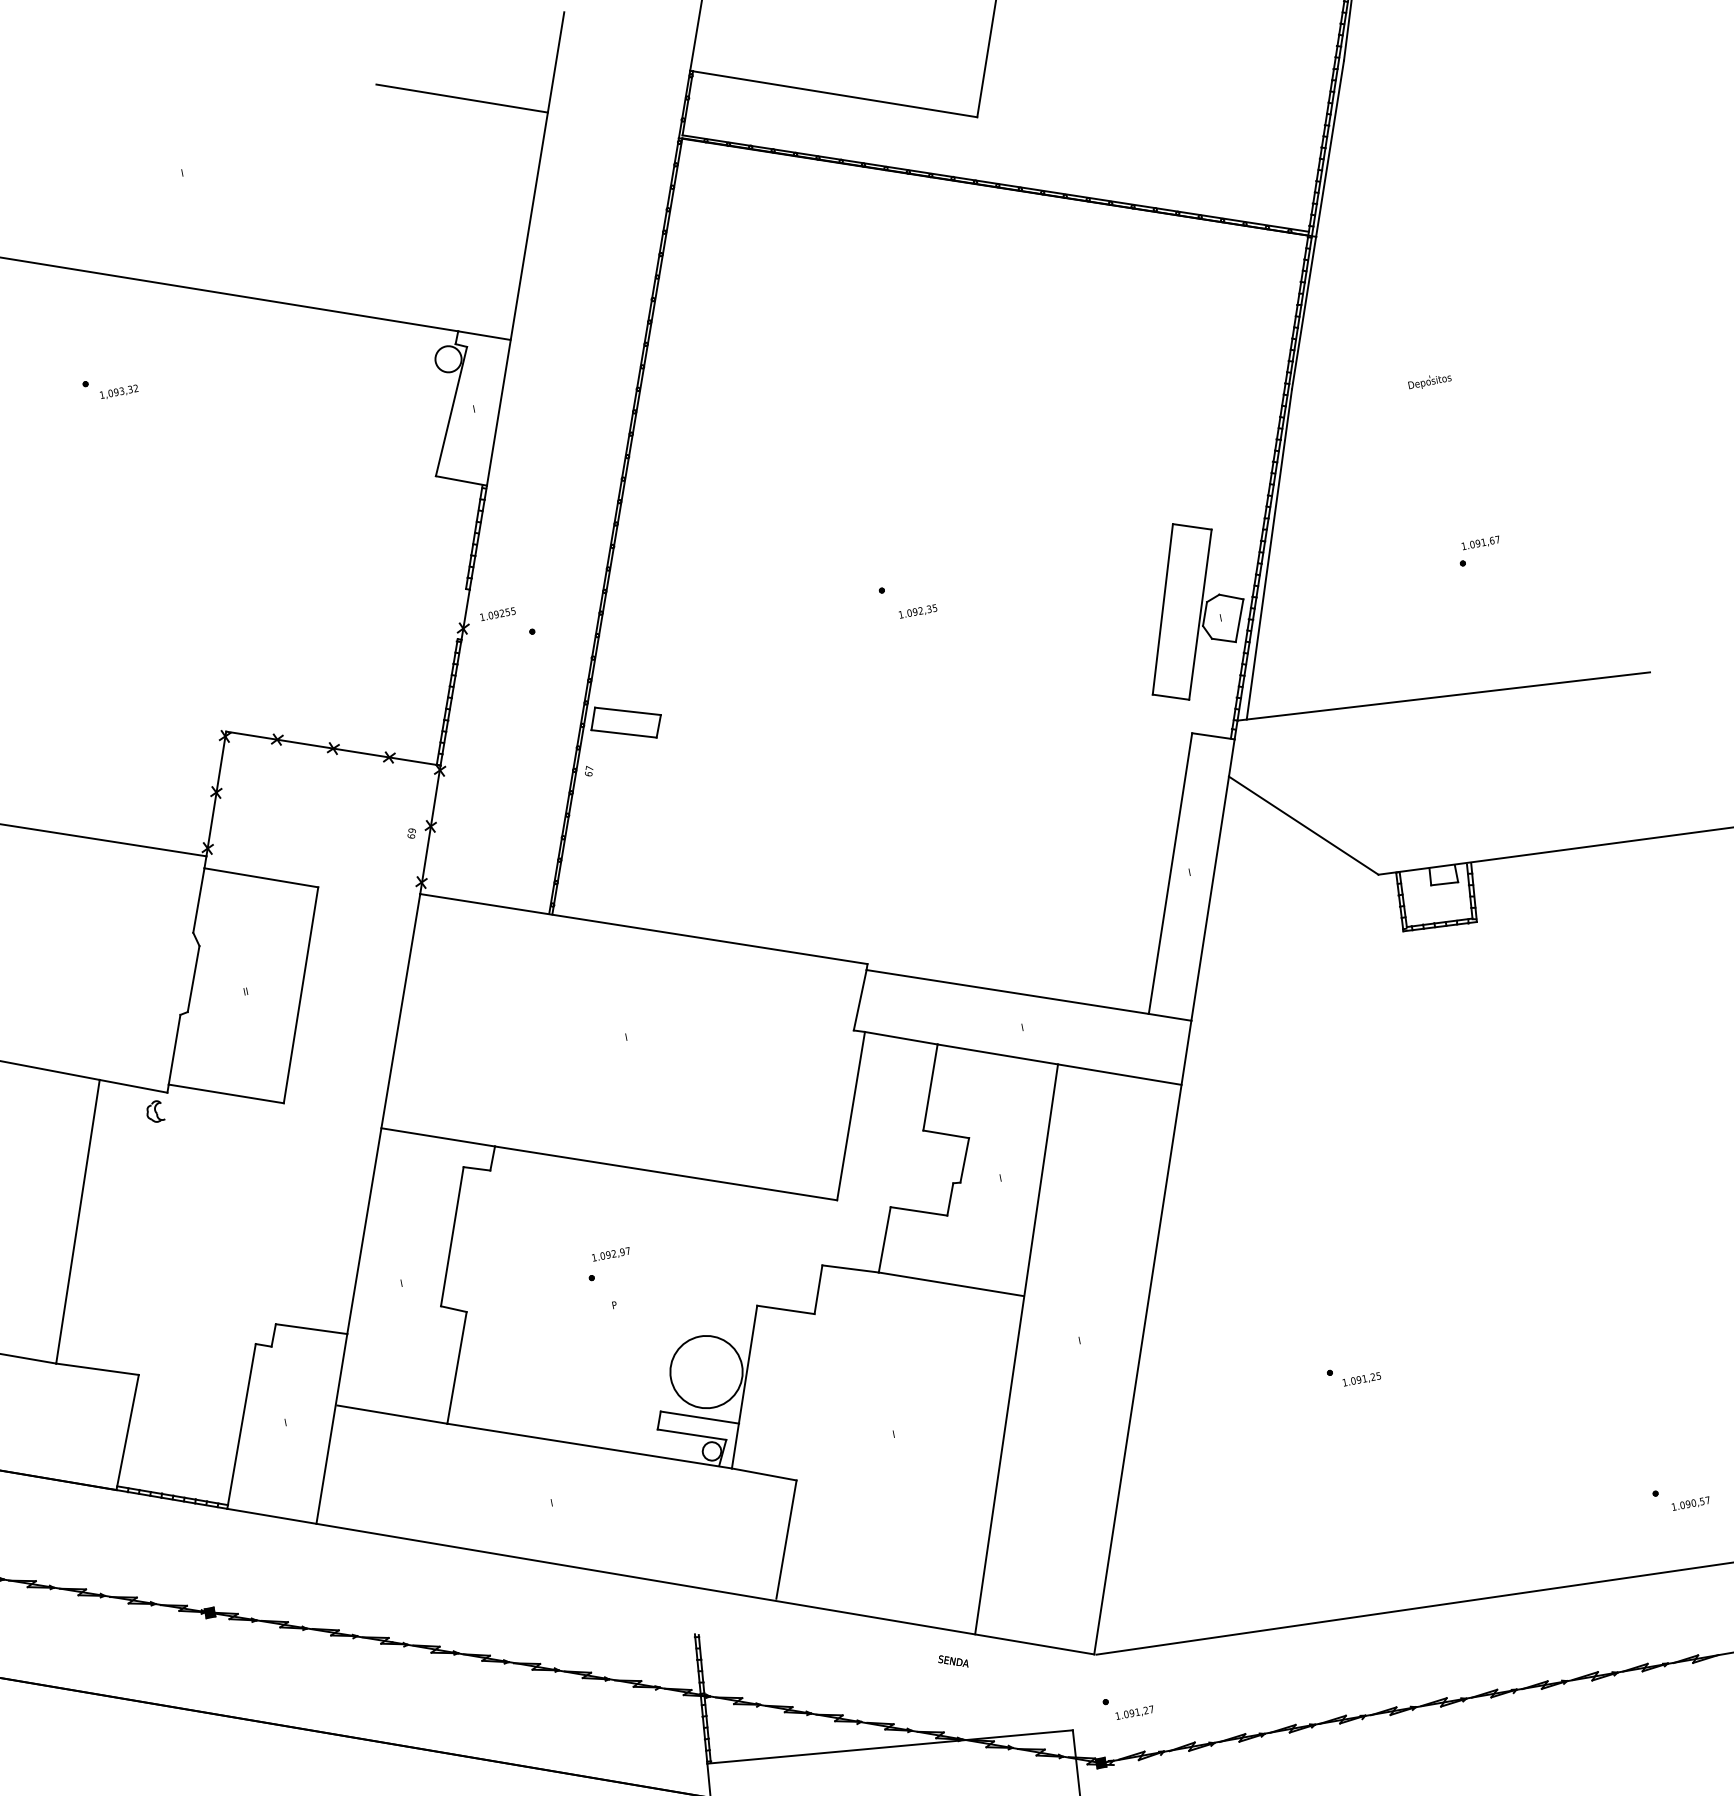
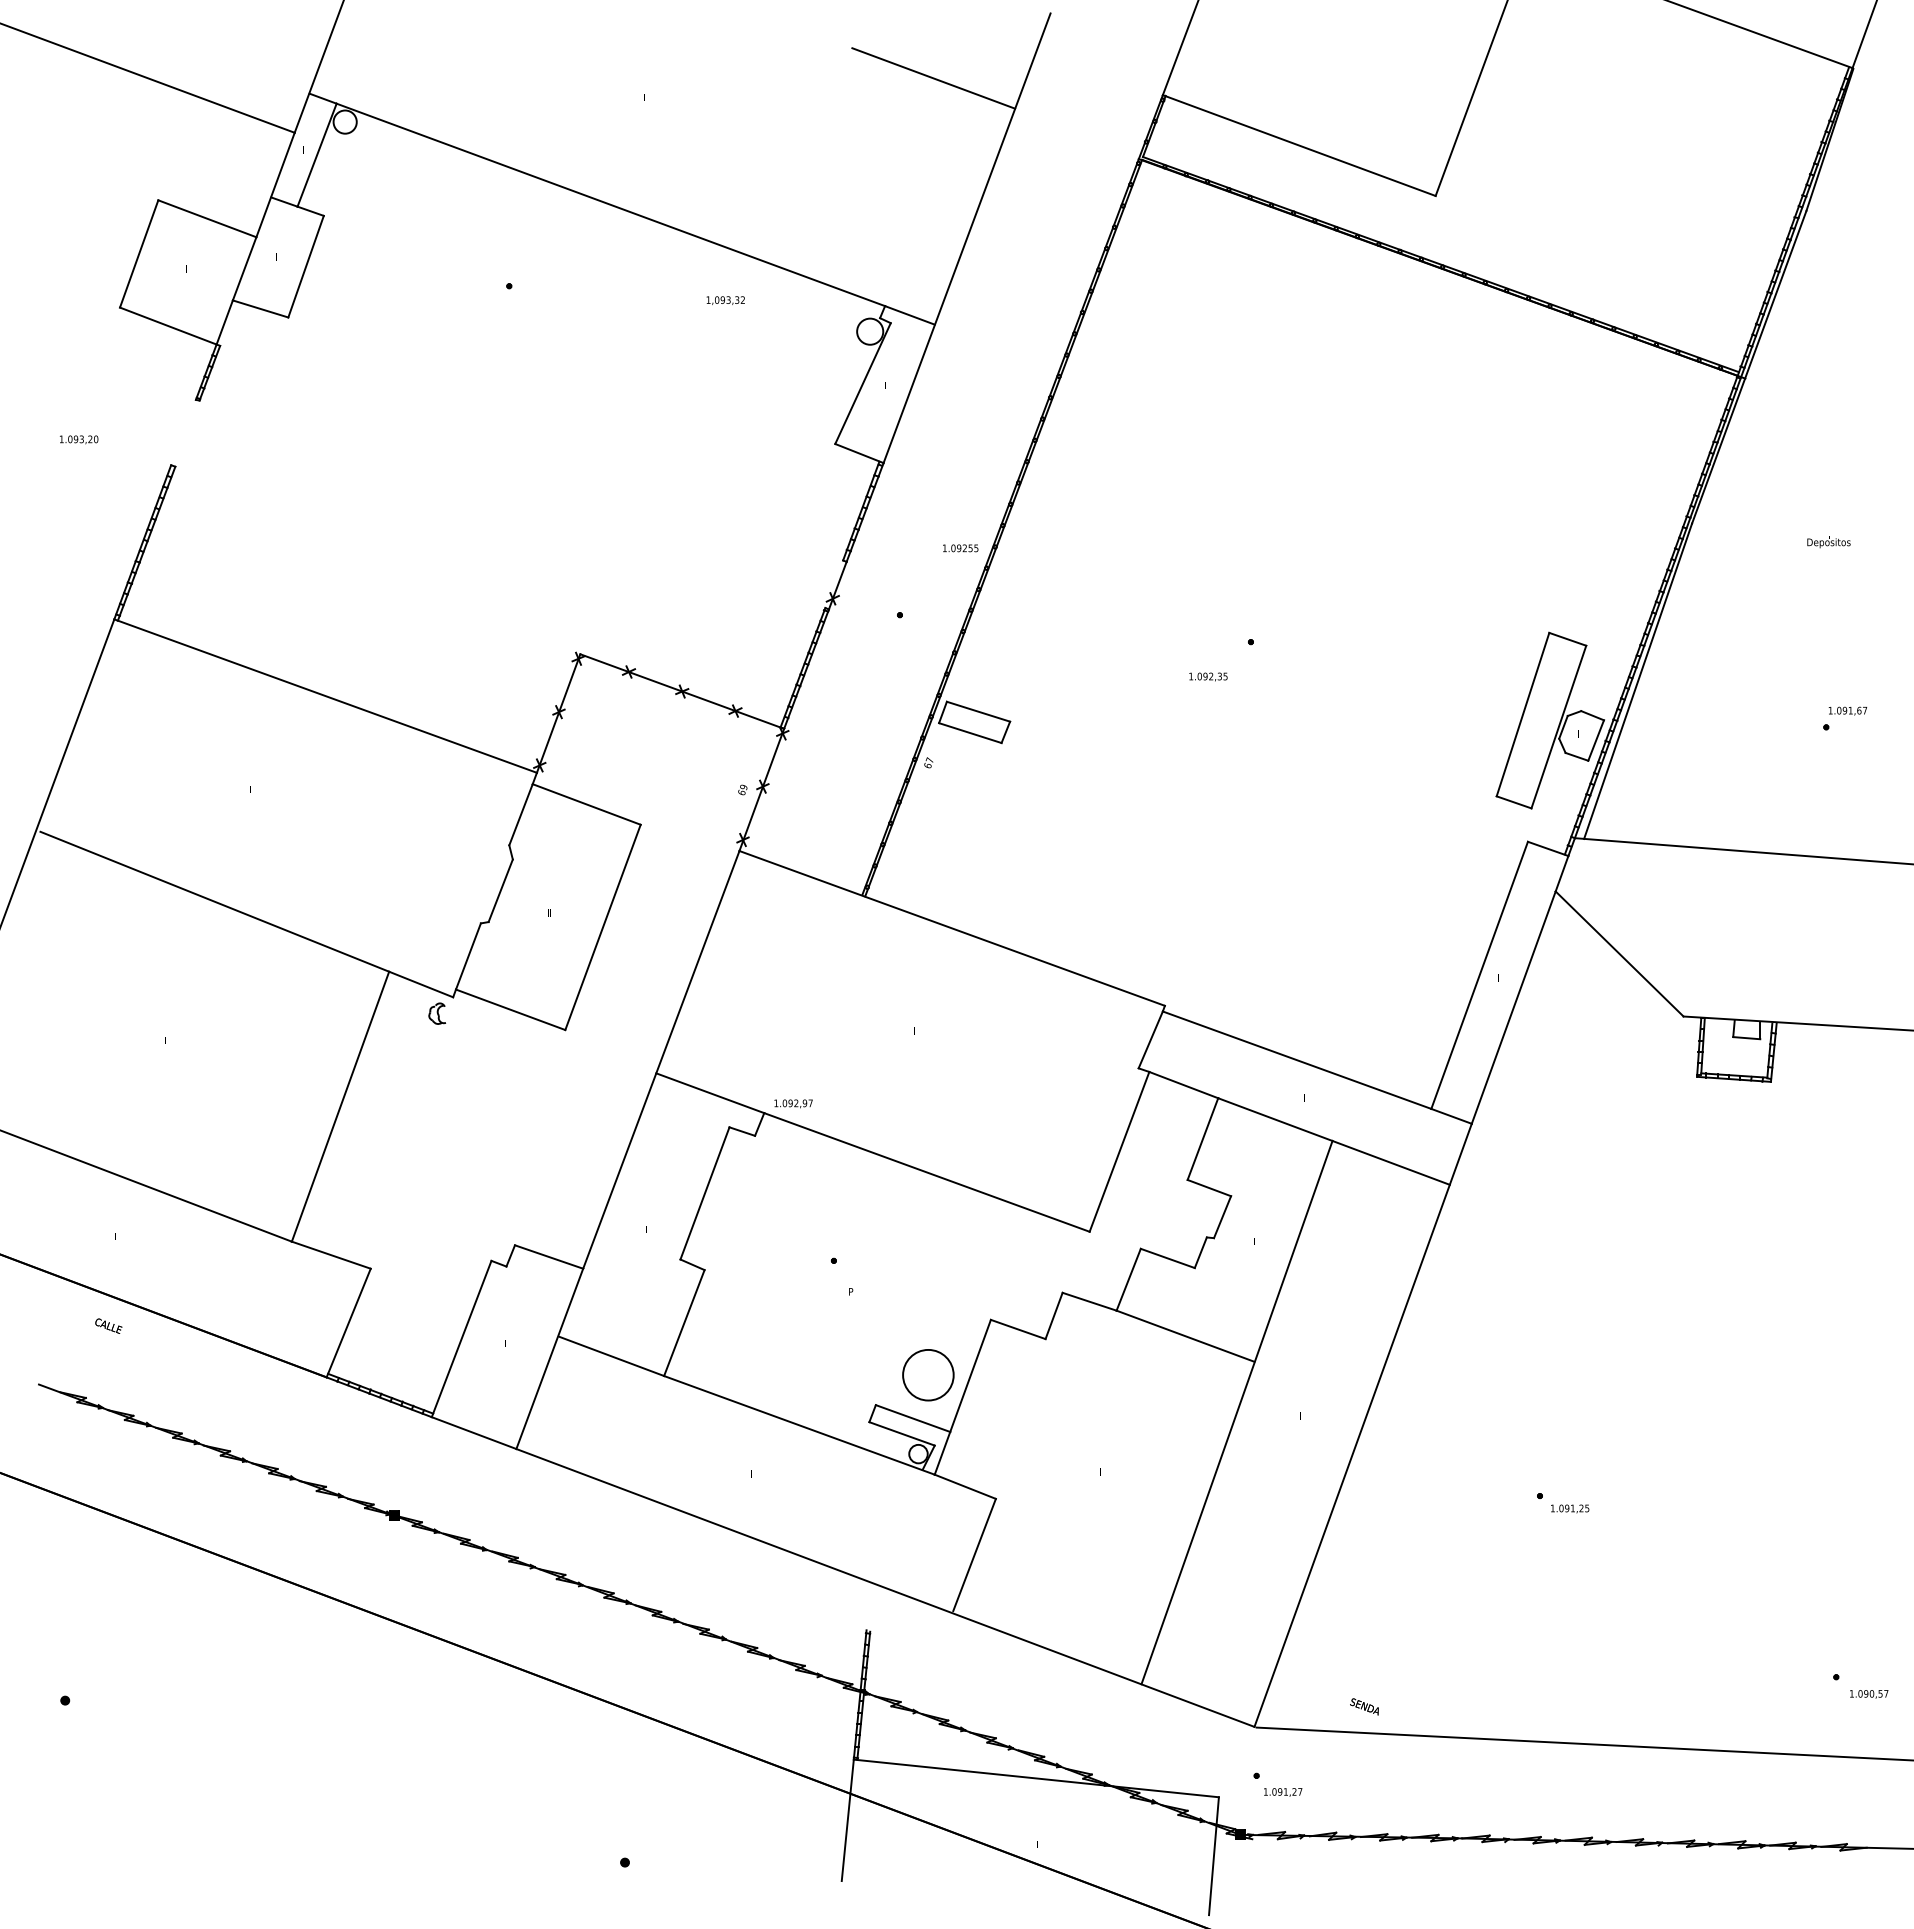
text: (119, 392) -> (725, 300), moved
text: (918, 611) -> (1208, 676), moved
text: (497, 614) -> (960, 548), moved
text: (611, 1254) -> (793, 1103), moved
circle: (706, 1372) -> (928, 1375), size x0.7
text: (952, 1661) -> (1364, 1706), moved

